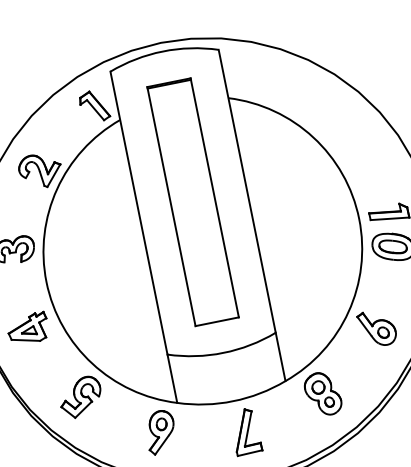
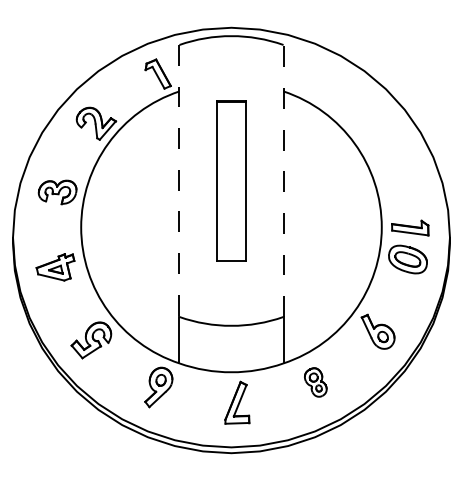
line: (247, 190) -> (283, 180), solid -> dashed
part: (193, 201) -> (231, 180), size x0.7
line: (138, 212) -> (179, 180), solid -> dashed
part: (322, 394) -> (315, 382), size x0.7

